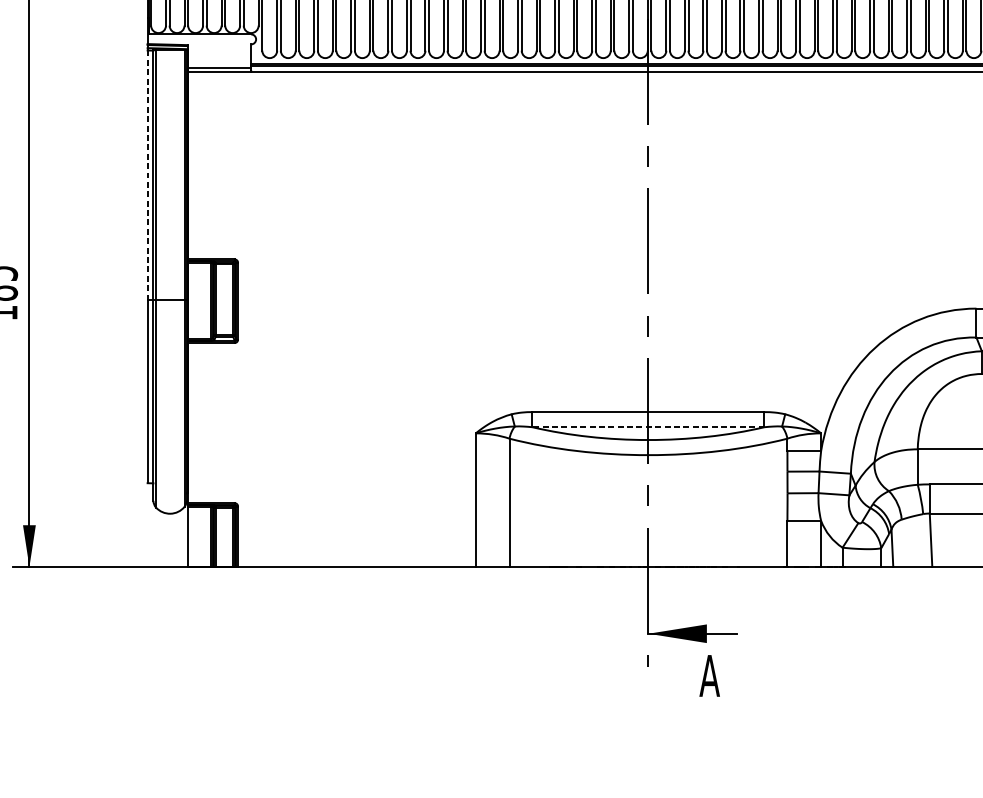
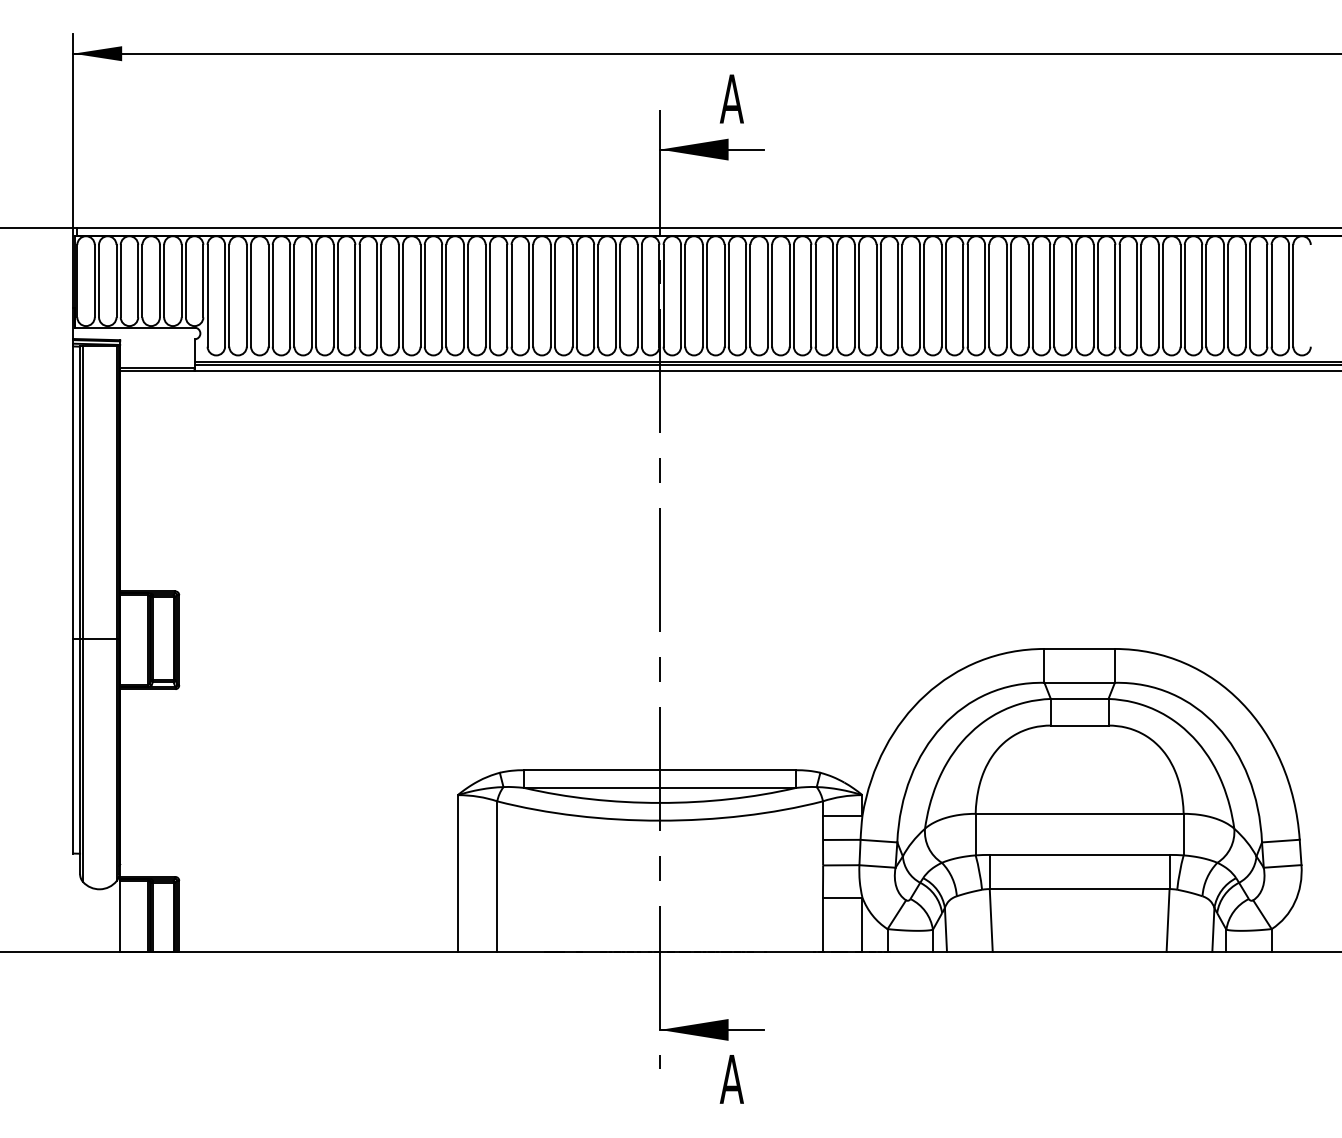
line: (147, 175) -> (73, 493), dashed -> solid
line: (648, 426) -> (660, 787), dashed -> solid

